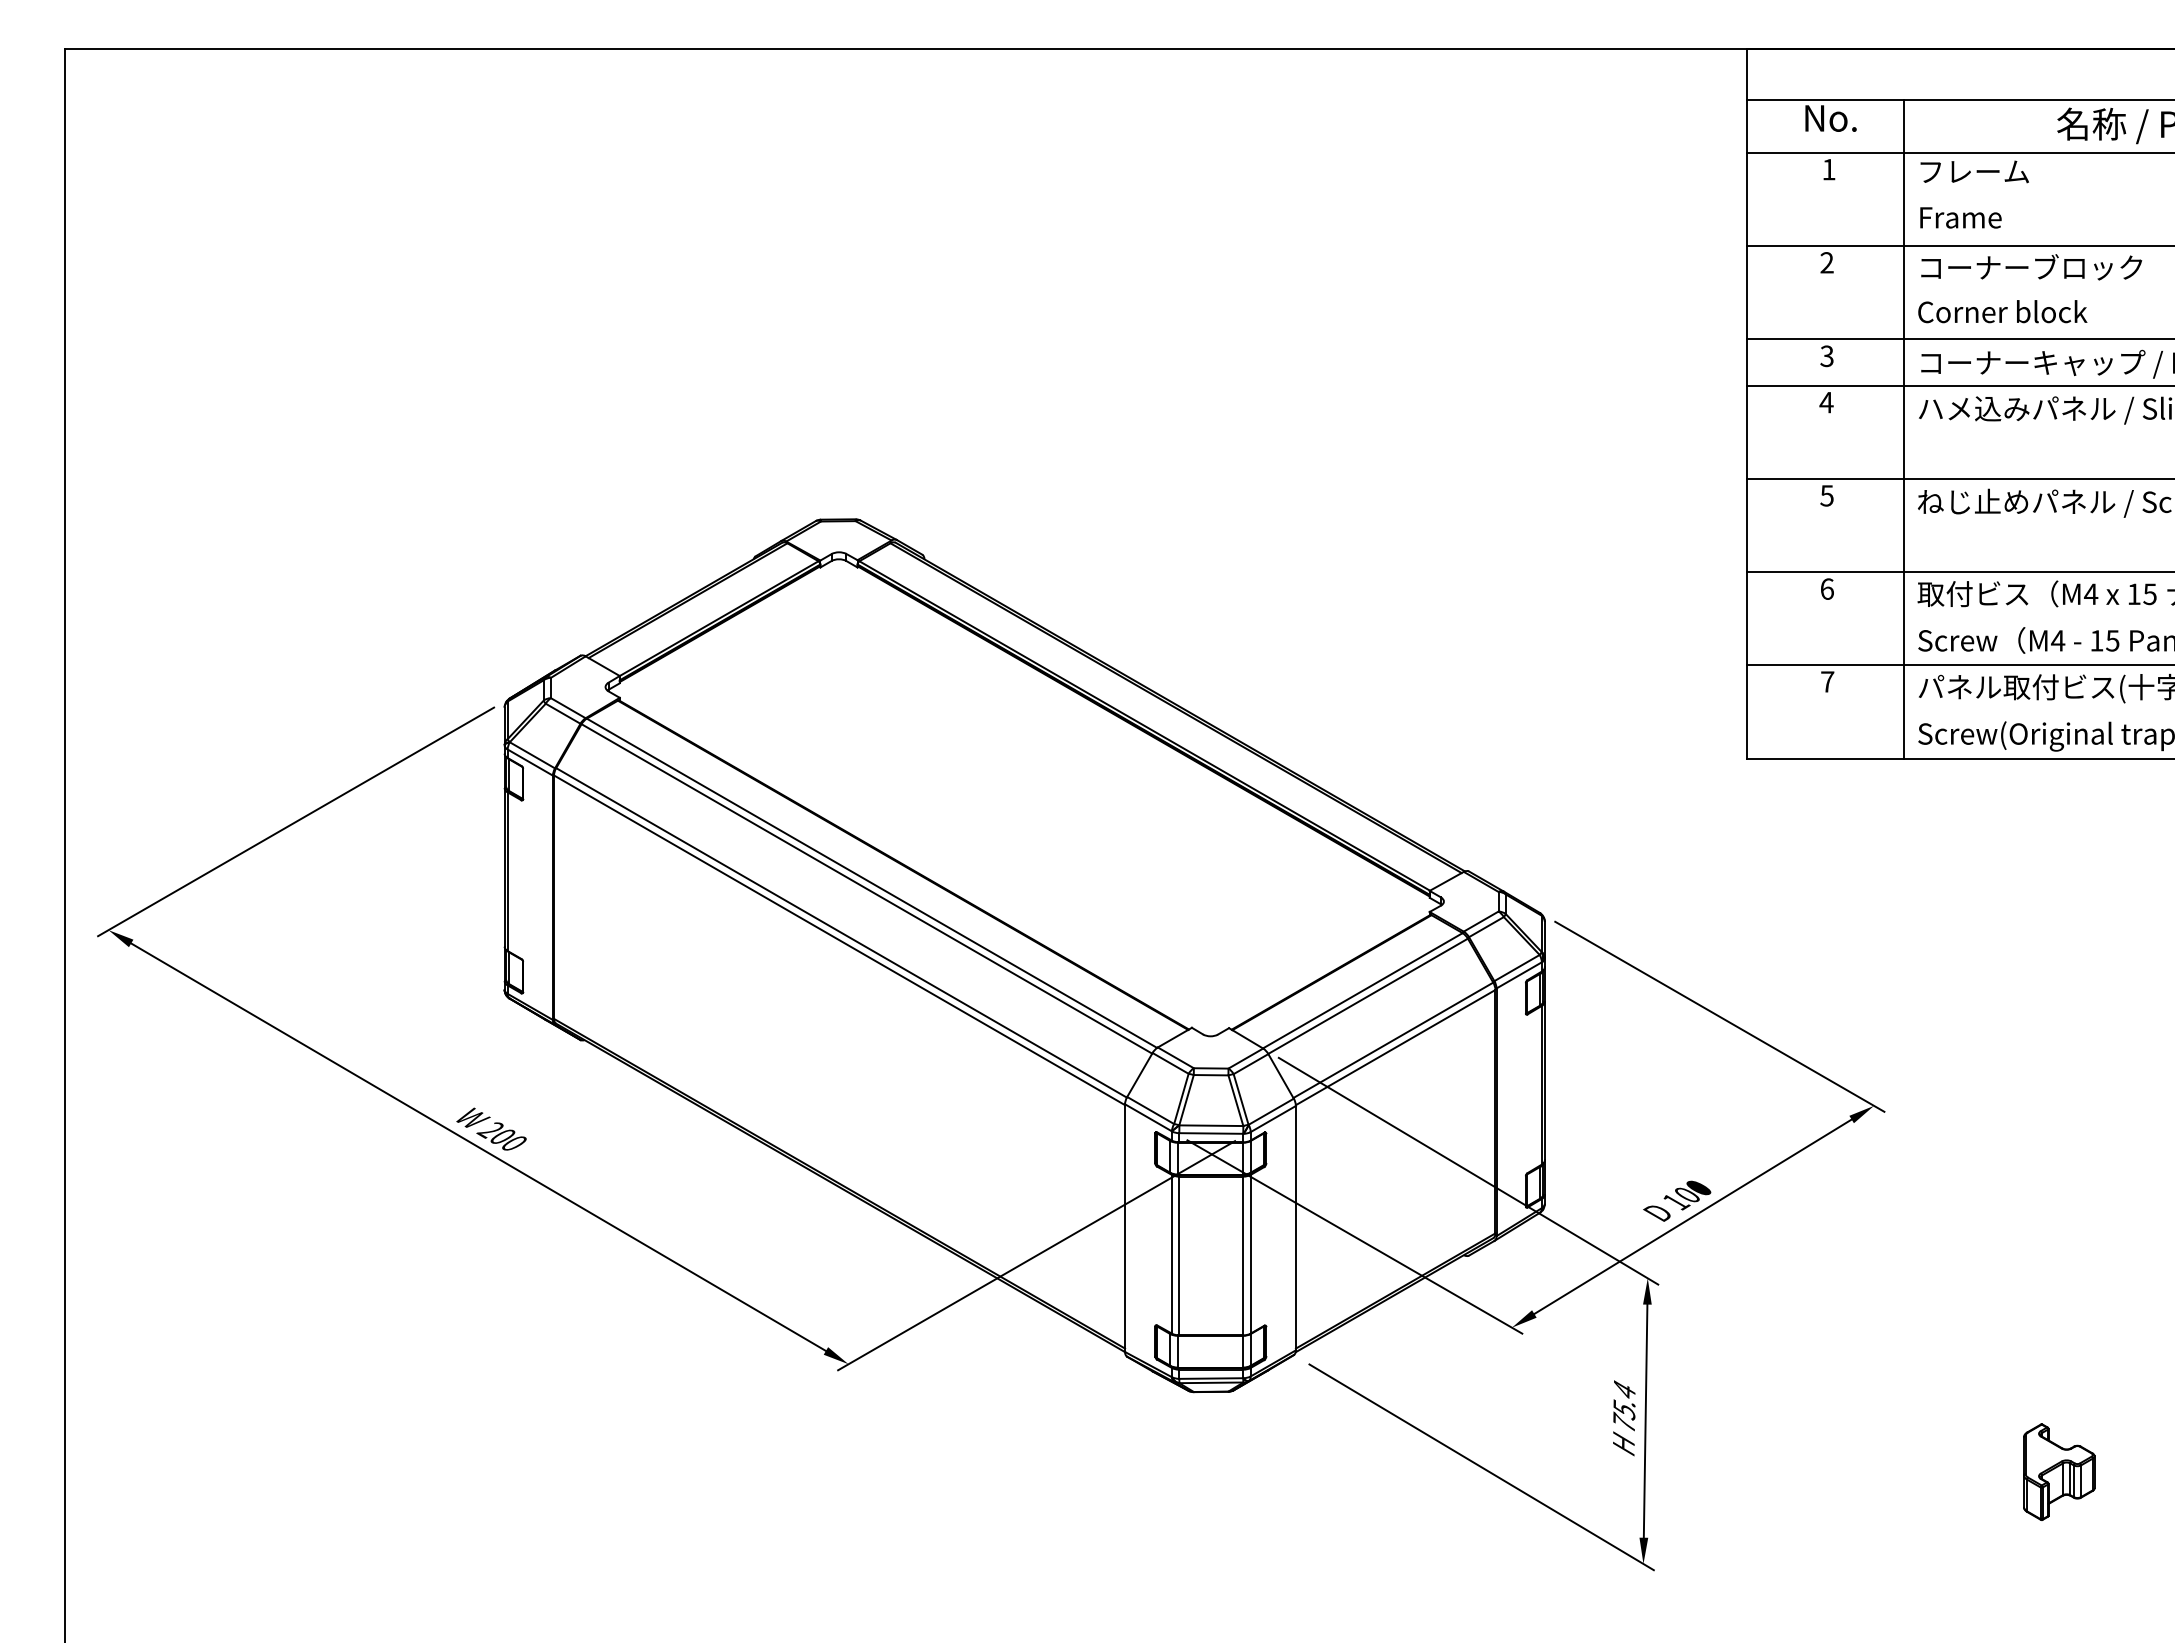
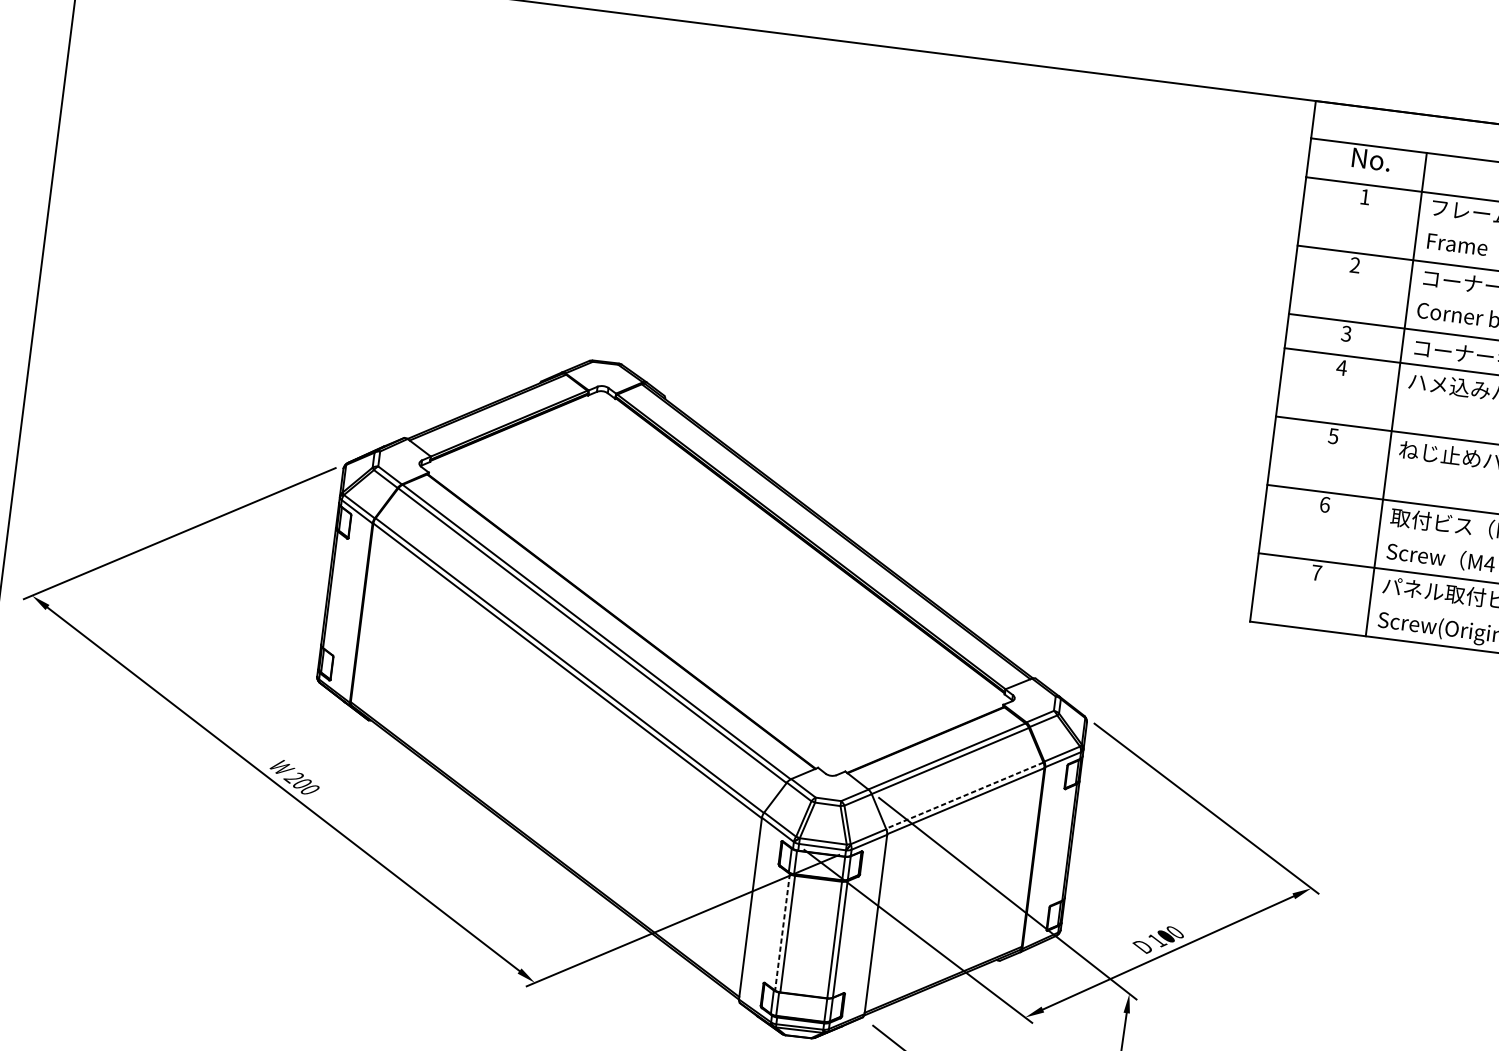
line: (1392, 1040) -> (964, 795), solid -> dashed
line: (1172, 1254) -> (782, 932), solid -> dashed

